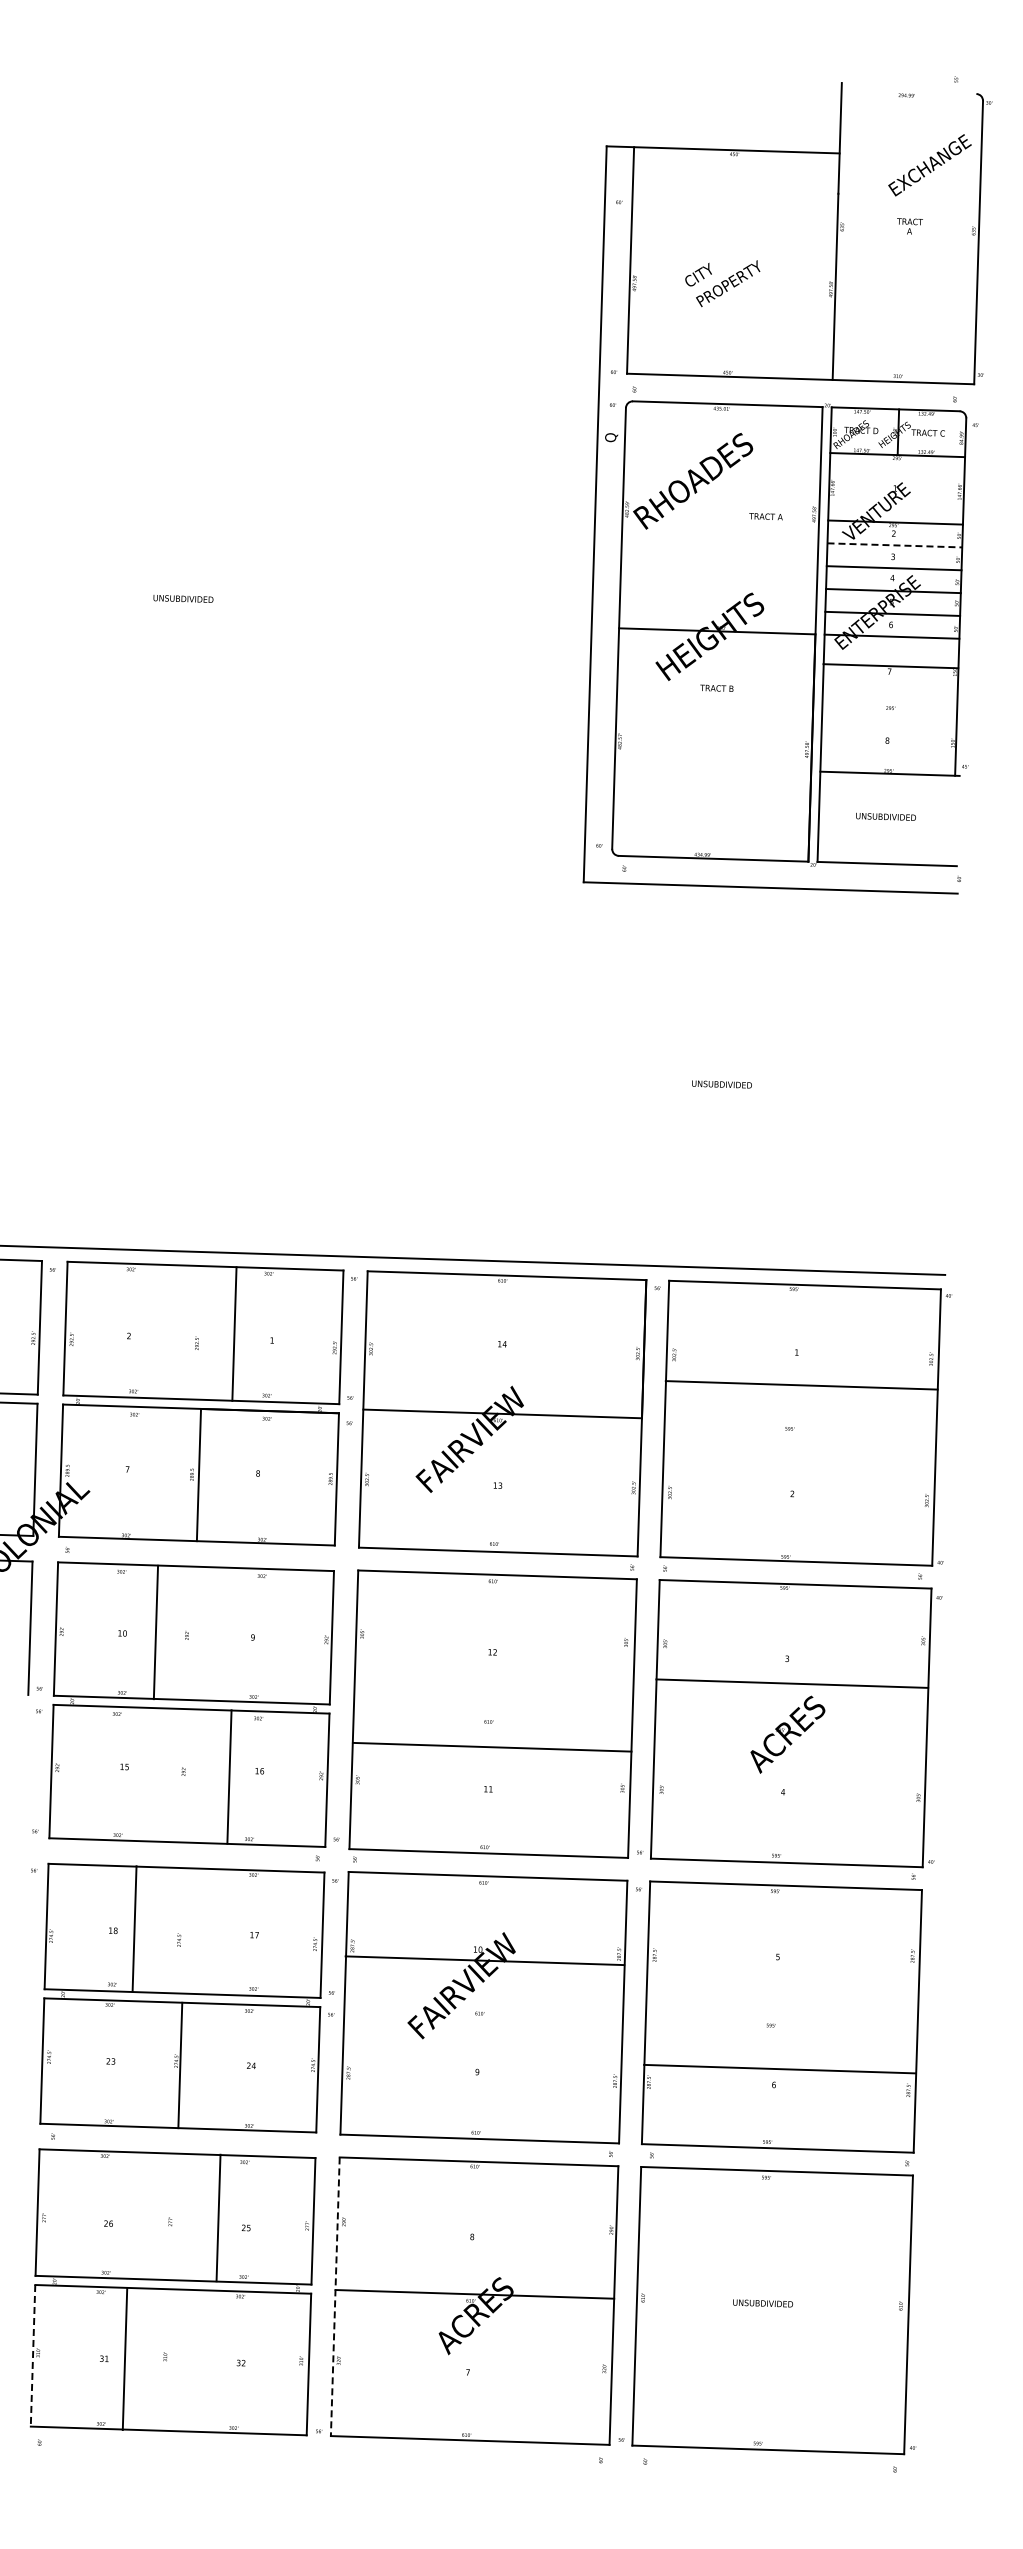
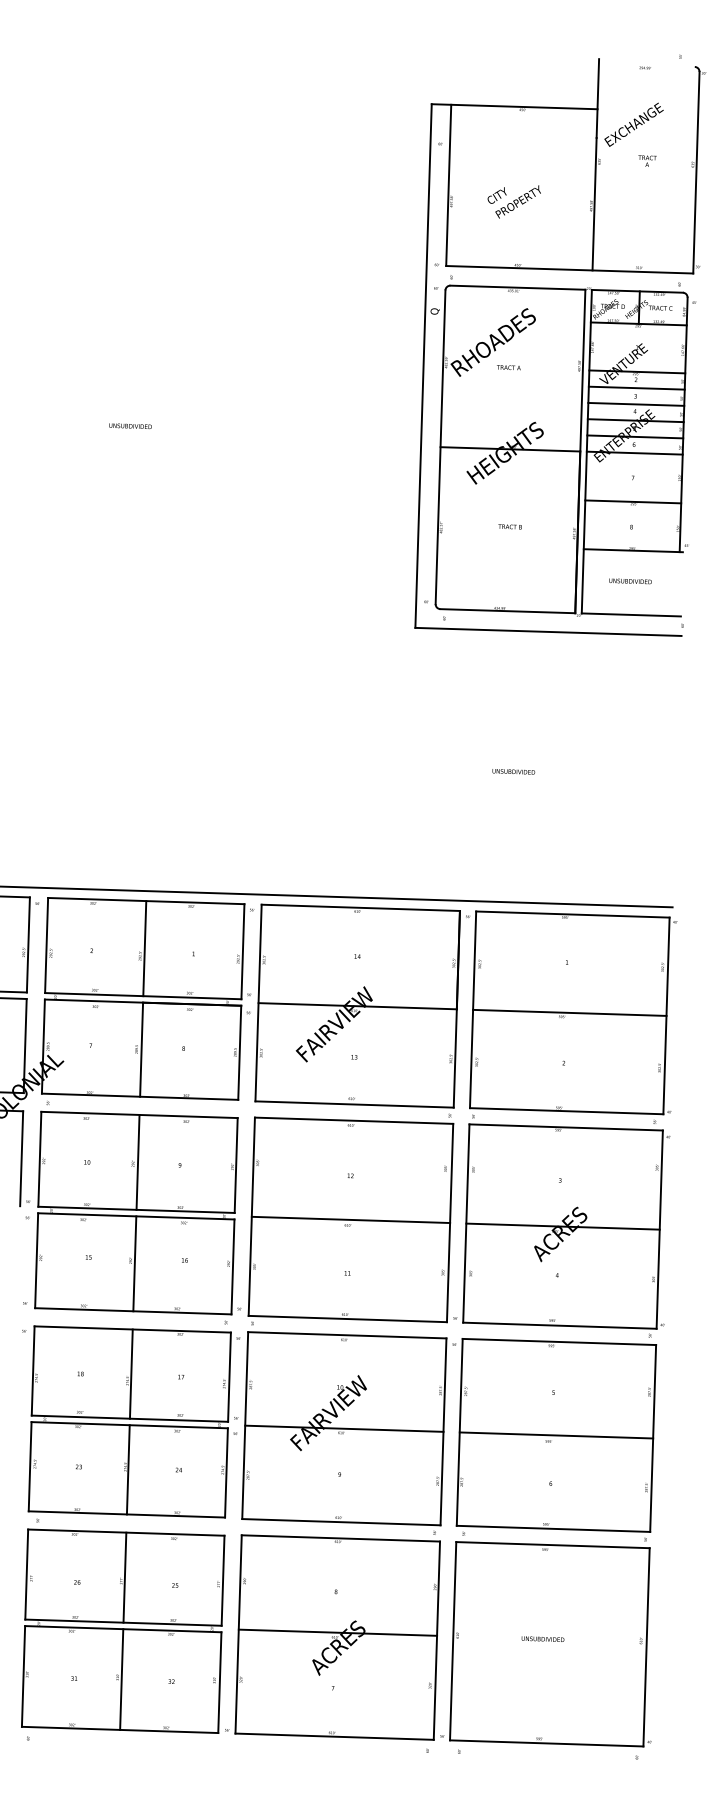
text: (929, 165) -> (633, 124), moved
text: (765, 516) -> (508, 367), moved
line: (895, 545) -> (637, 388), dashed -> solid
line: (890, 666) -> (632, 502), moved
text: (716, 687) -> (509, 526), moved
line: (234, 1333) -> (144, 948), moved
line: (801, 1385) -> (569, 1013), moved
line: (155, 1632) -> (137, 1162), moved
line: (792, 1683) -> (563, 1226), moved
line: (491, 1746) -> (350, 1219), moved
line: (229, 1776) -> (134, 1263), moved
line: (134, 1928) -> (131, 1373), moved
line: (484, 1960) -> (344, 1428), moved
line: (779, 2068) -> (556, 1435), moved
line: (218, 2217) -> (124, 1577), moved
line: (335, 2297) -> (238, 1634), dashed -> solid
line: (33, 2355) -> (23, 1676), dashed -> solid
line: (124, 2359) -> (121, 1679), moved

